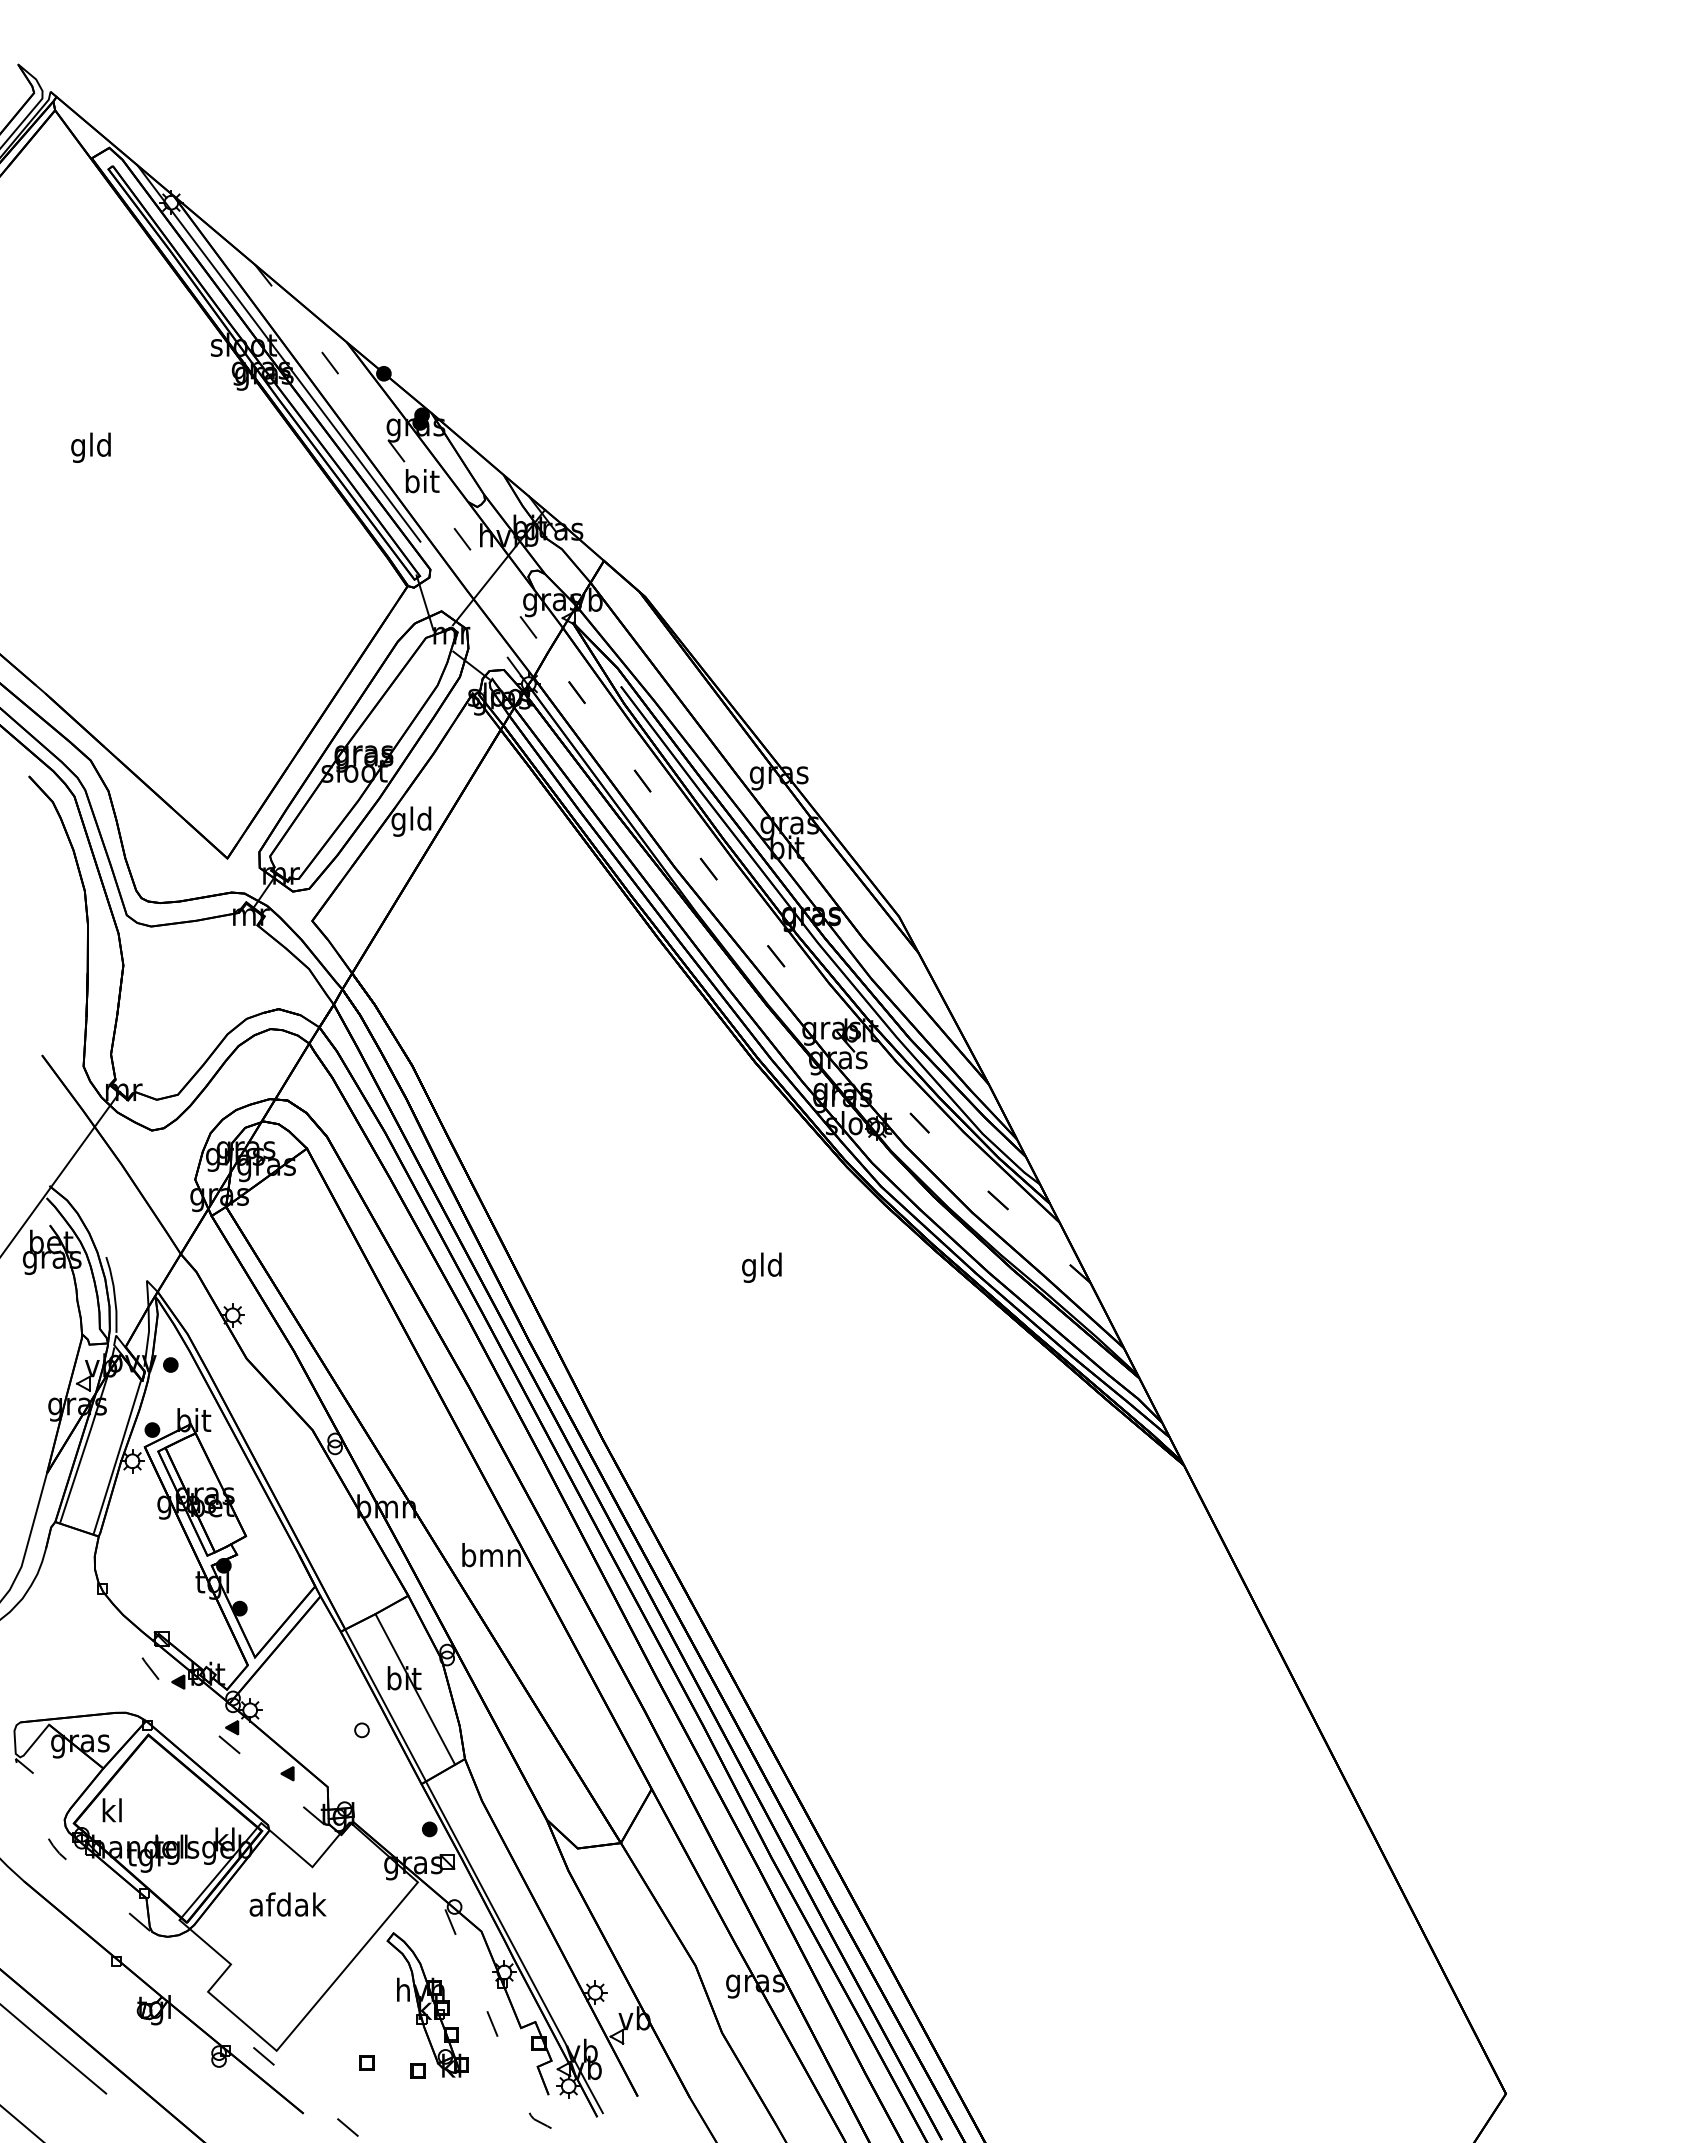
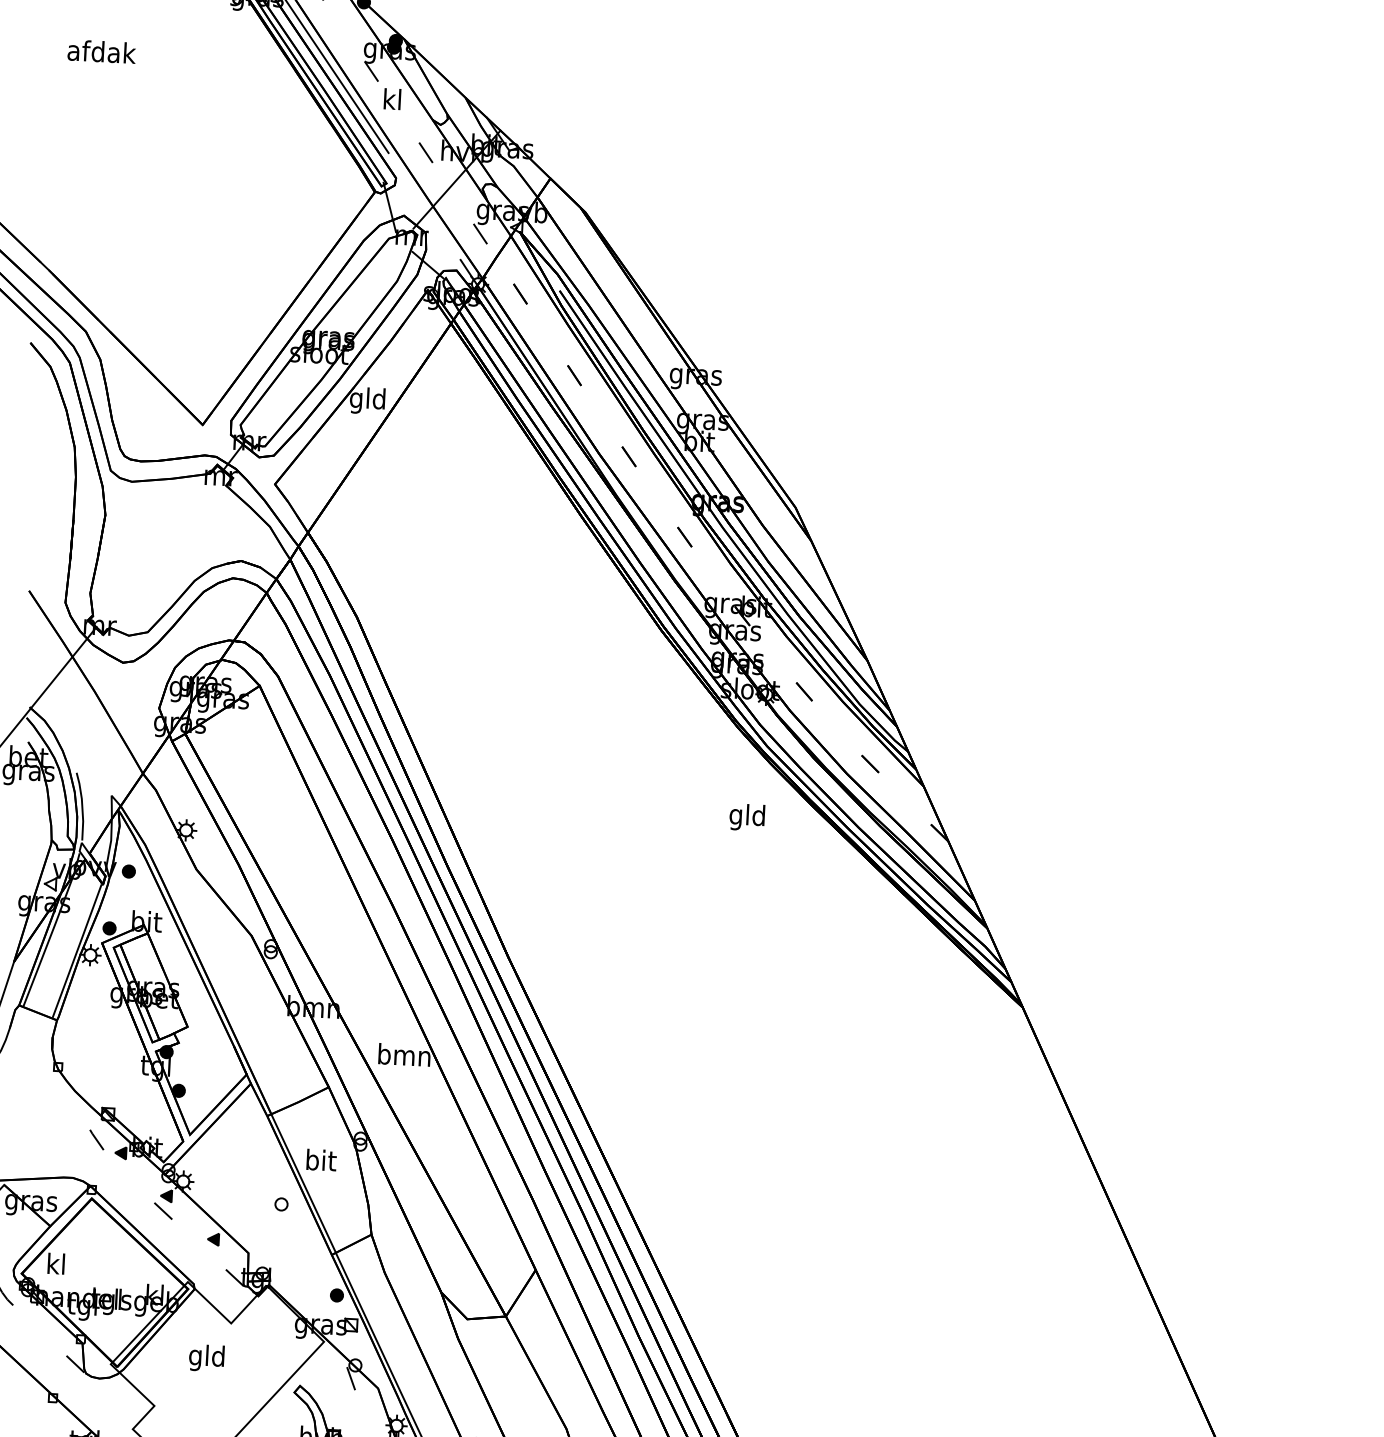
text: (91, 447) -> (101, 54), gld -> afdak
text: (422, 481) -> (393, 99), bit -> kl
text: (761, 1267) -> (746, 817), moved
line: (415, 1689) -> (330, 1170), removed
text: (287, 1907) -> (207, 1358), afdak -> gld

